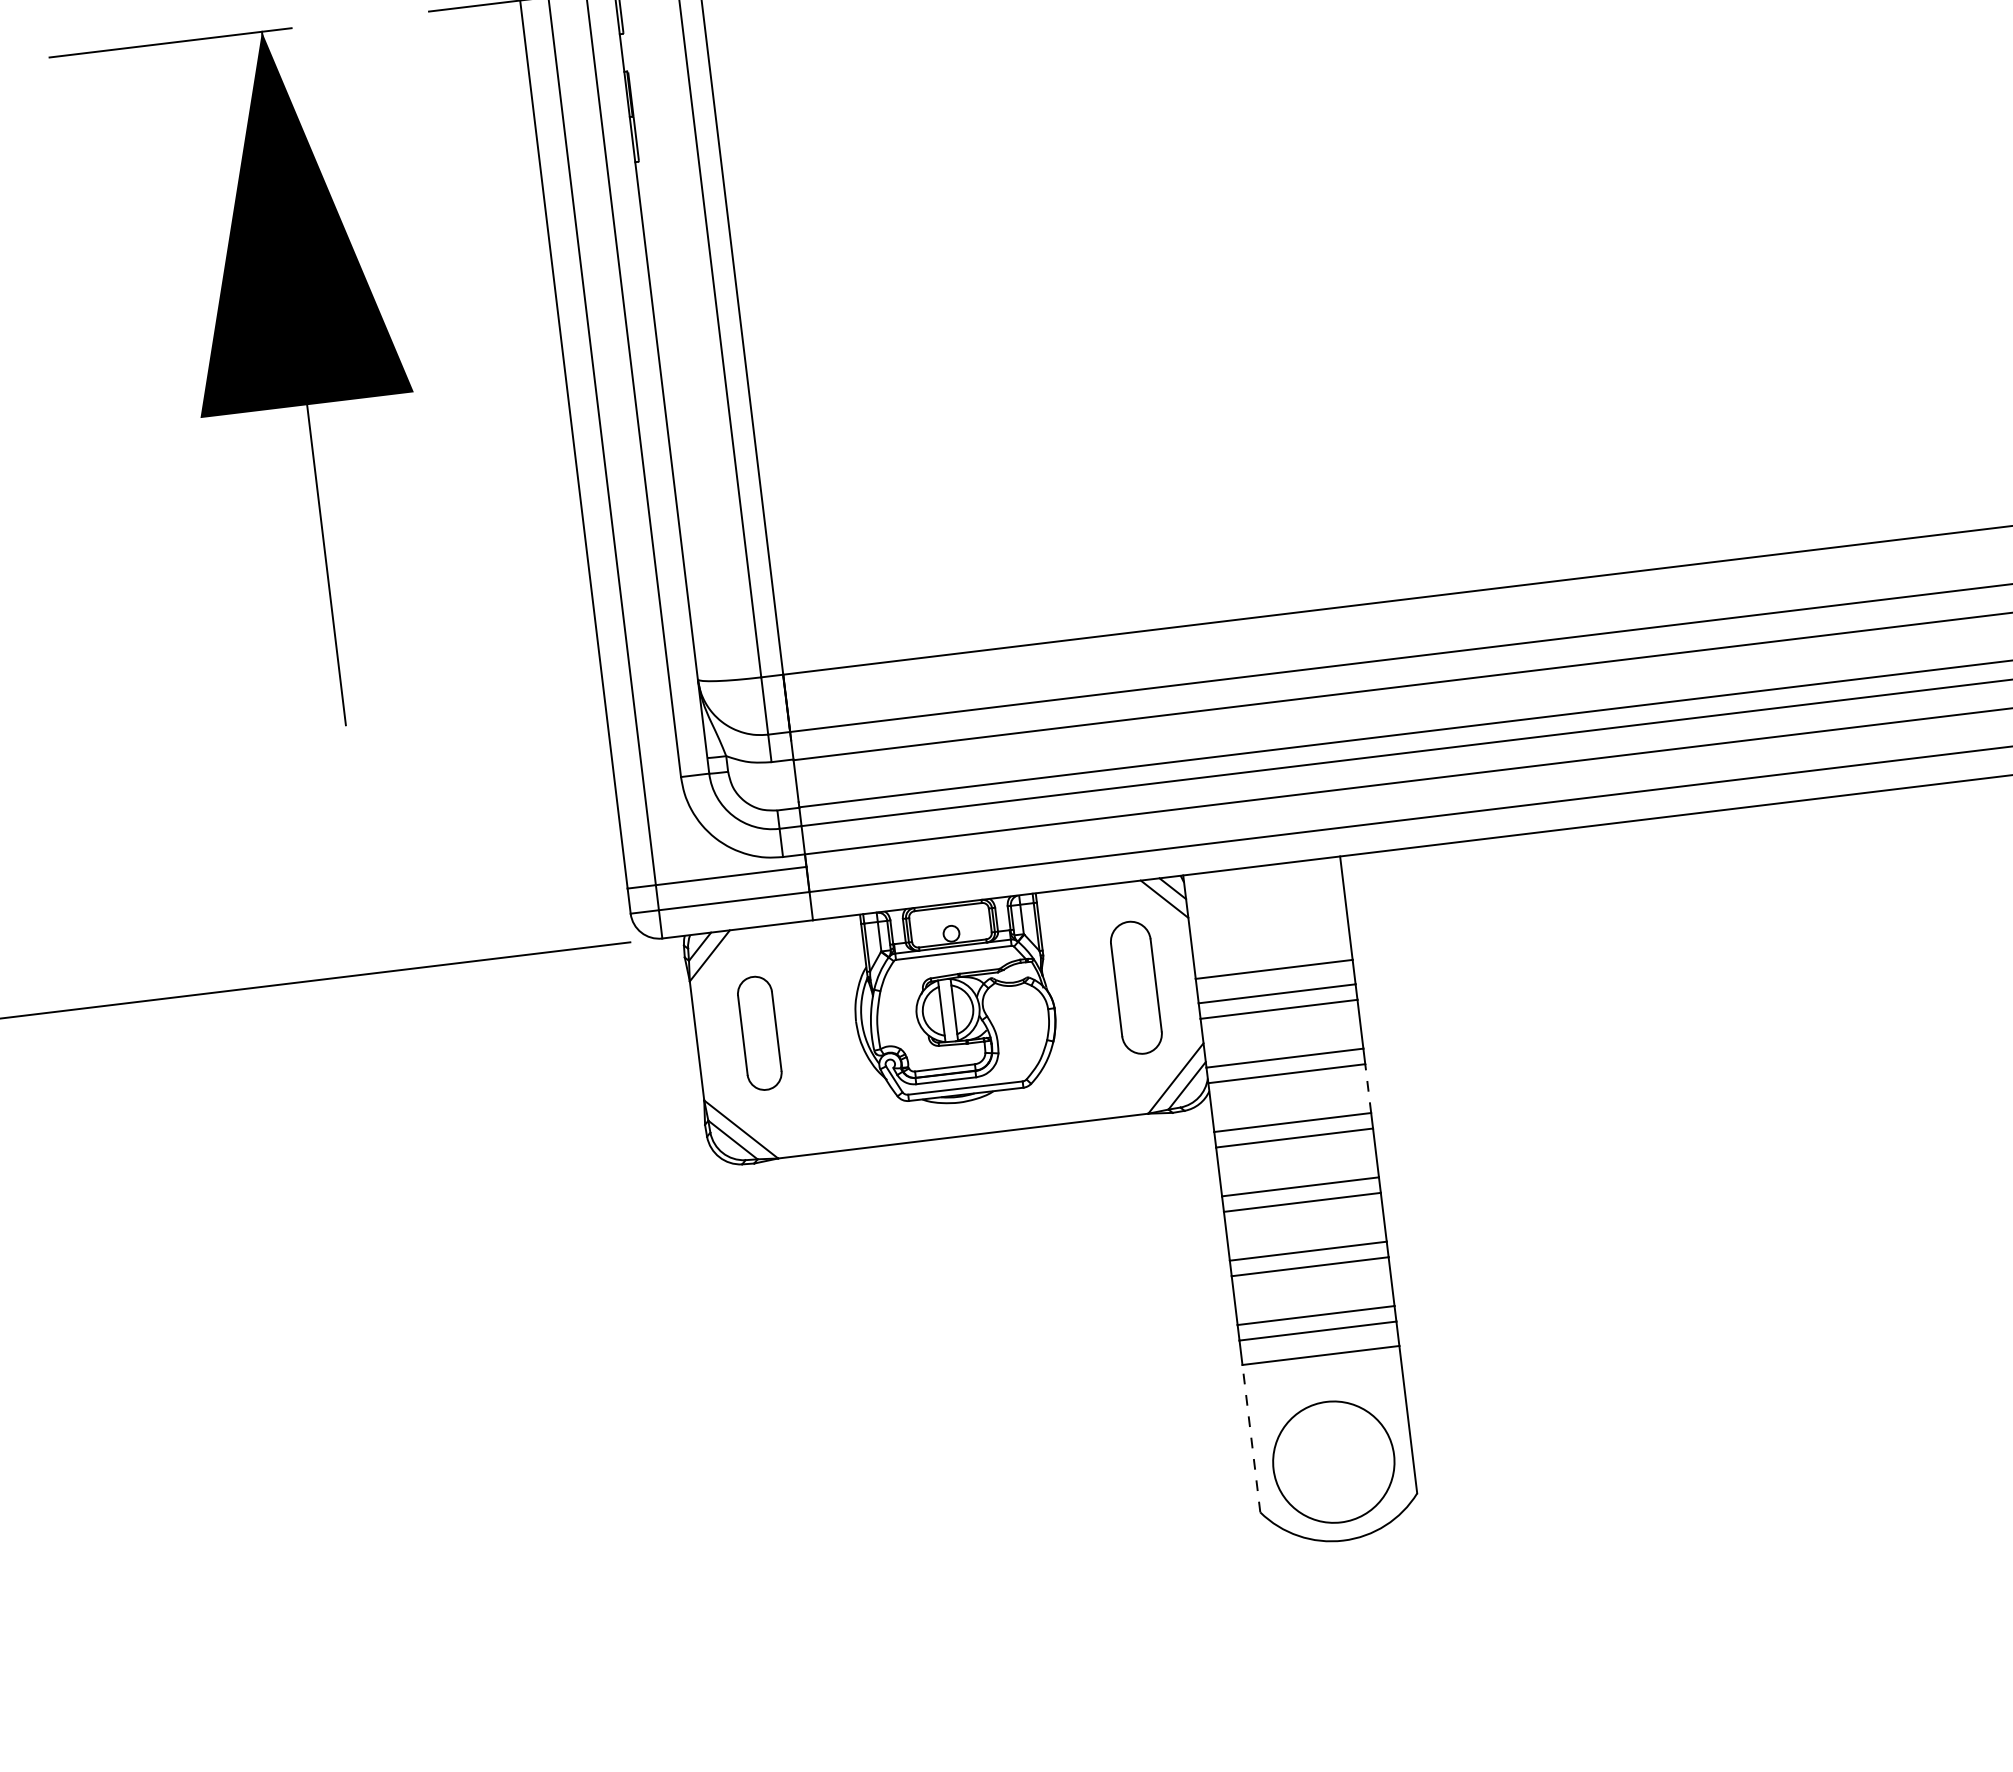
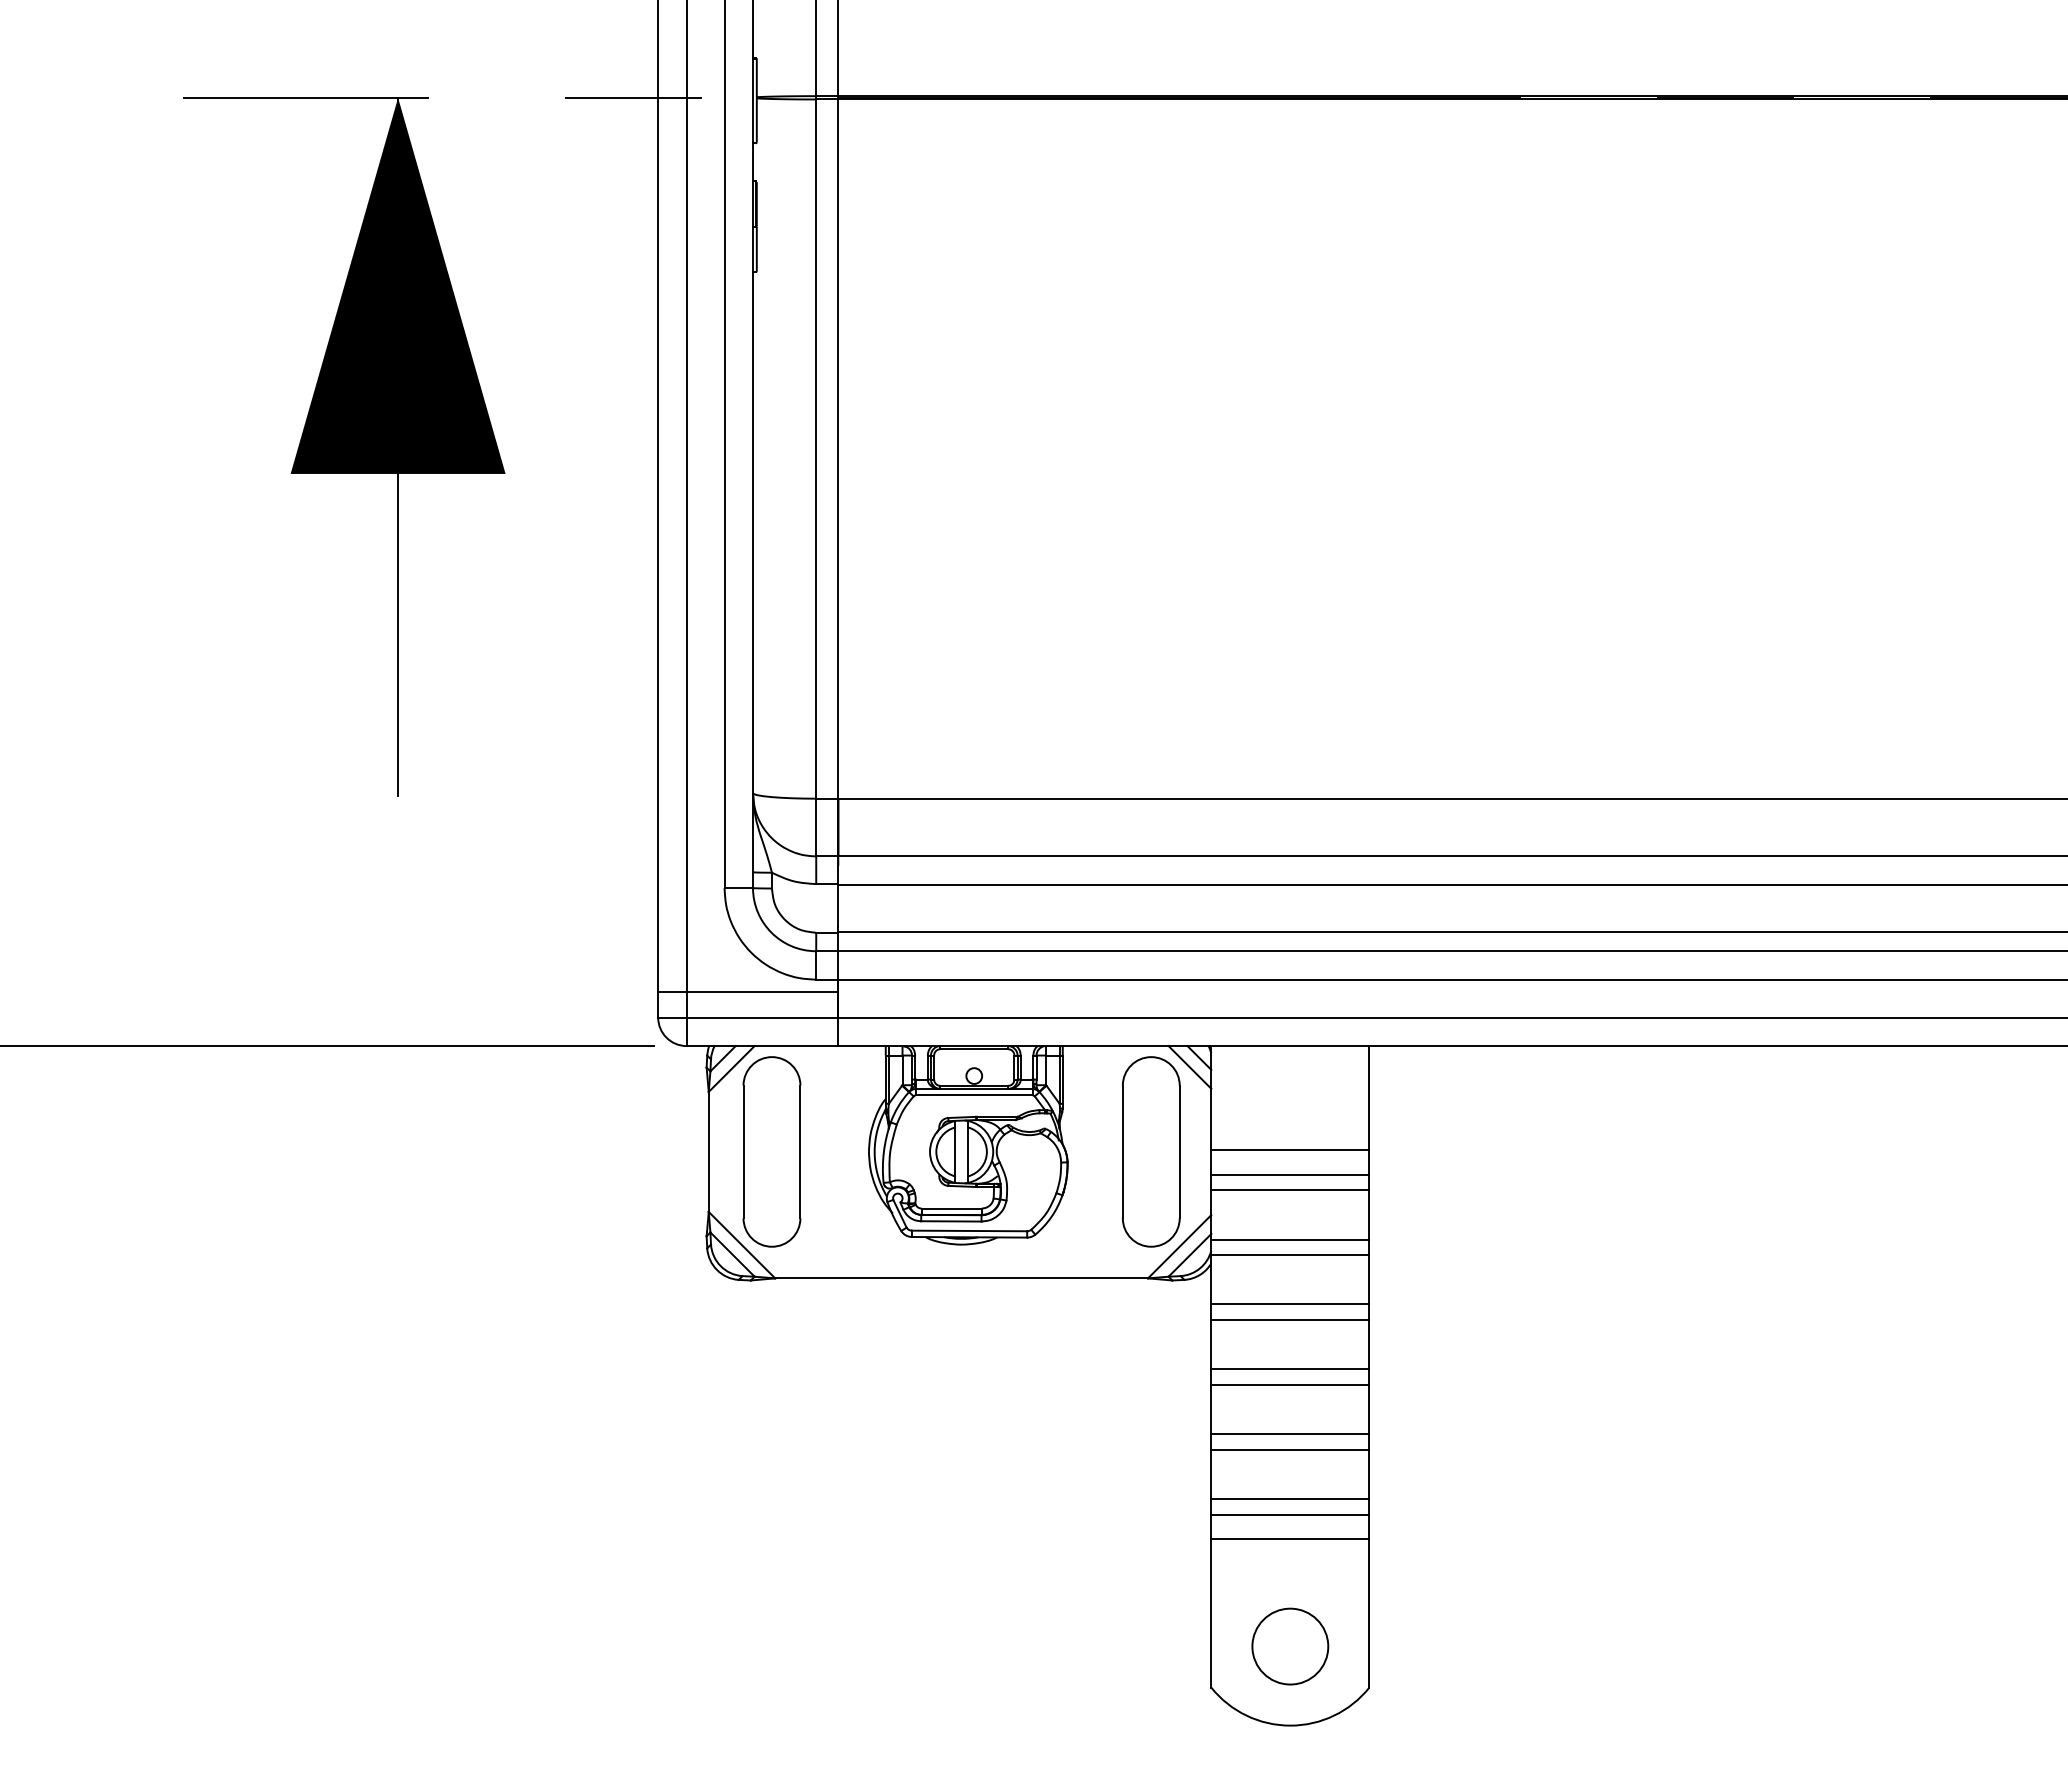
part: (1136, 987) -> (1151, 1151), size x1.43
part: (759, 1032) -> (771, 1151), size x1.67
line: (1368, 1088) -> (1369, 1279), dashed -> solid
line: (1251, 1437) -> (1211, 1612), dashed -> solid
circle: (1333, 1462) -> (1290, 1646), size x0.62

